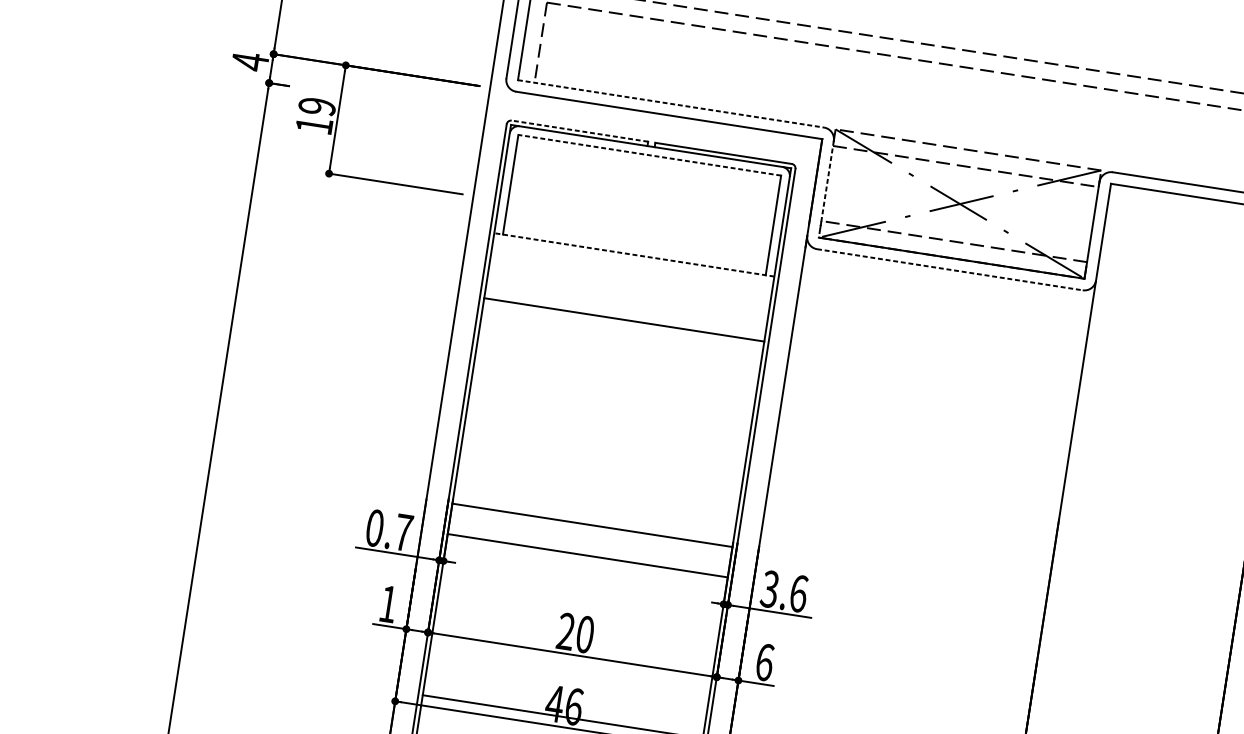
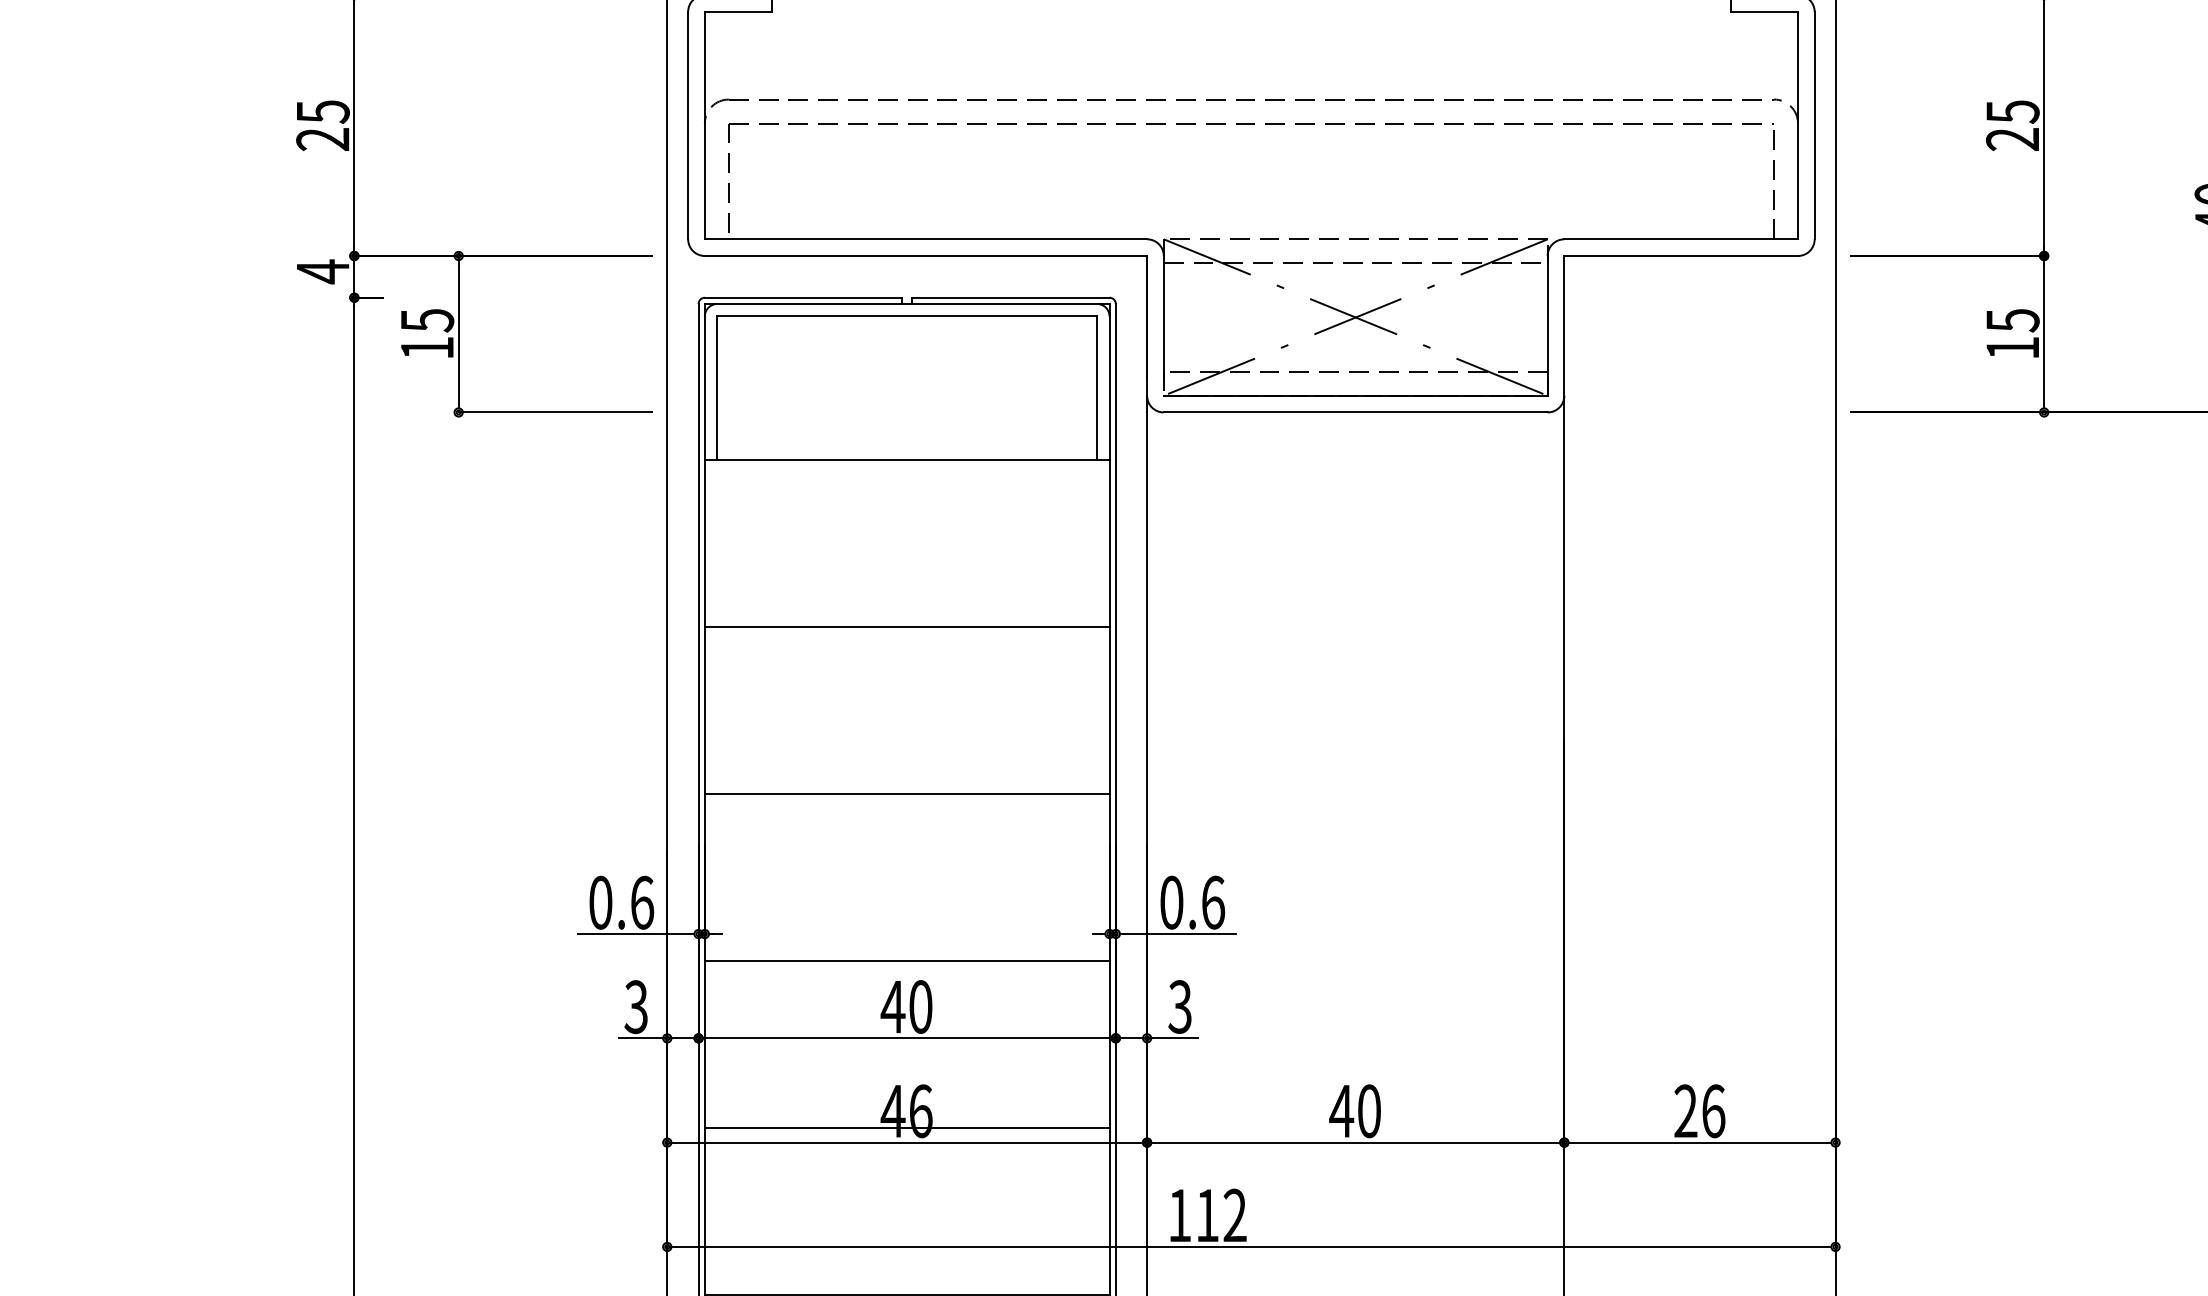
line: (671, 104) -> (926, 239), dashed -> solid
text: (317, 106) -> (427, 320), 19 -> 15
line: (580, 131) -> (803, 297), dashed -> solid
line: (649, 155) -> (907, 316), dashed -> solid
line: (827, 183) -> (1163, 317), dashed -> solid
line: (633, 254) -> (906, 460), dashed -> solid
line: (949, 269) -> (1355, 412), dashed -> solid
line: (623, 319) -> (906, 627), moved
line: (591, 525) -> (906, 794), moved
text: (403, 532) -> (642, 902), 0.7 -> 0.6
line: (587, 555) -> (906, 961), moved
text: (769, 589) -> (1171, 902), 3.6 -> 0.6
text: (387, 604) -> (635, 1007), 1 -> 3
text: (565, 631) -> (892, 1006), 20 -> 40
text: (764, 662) -> (1180, 1006), 6 -> 3

